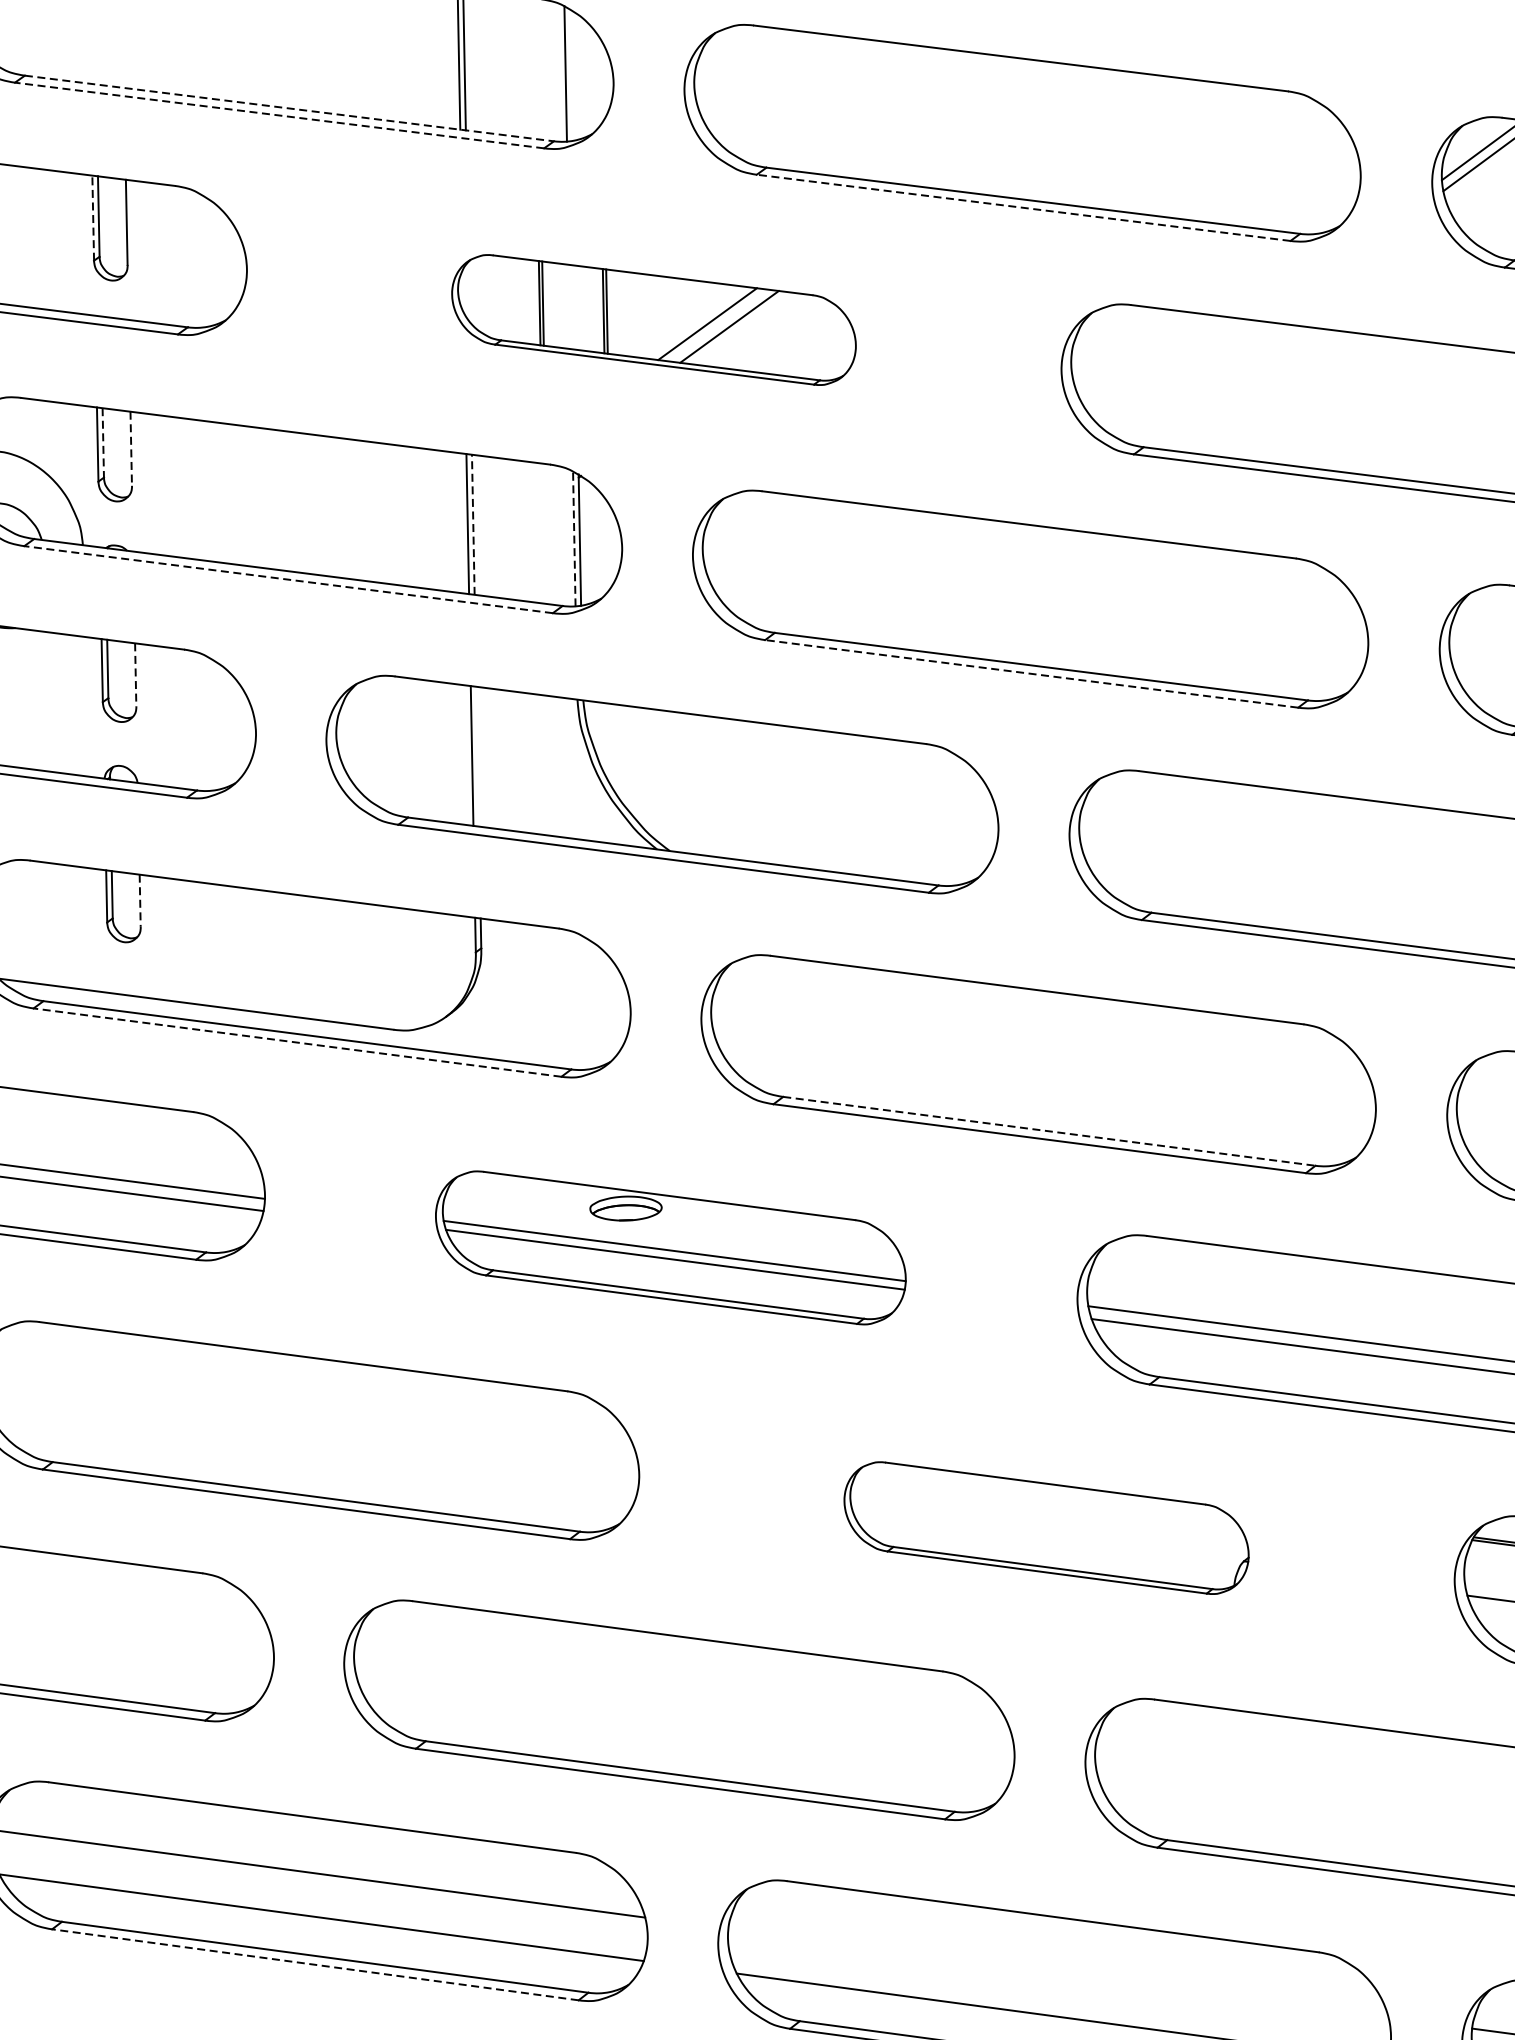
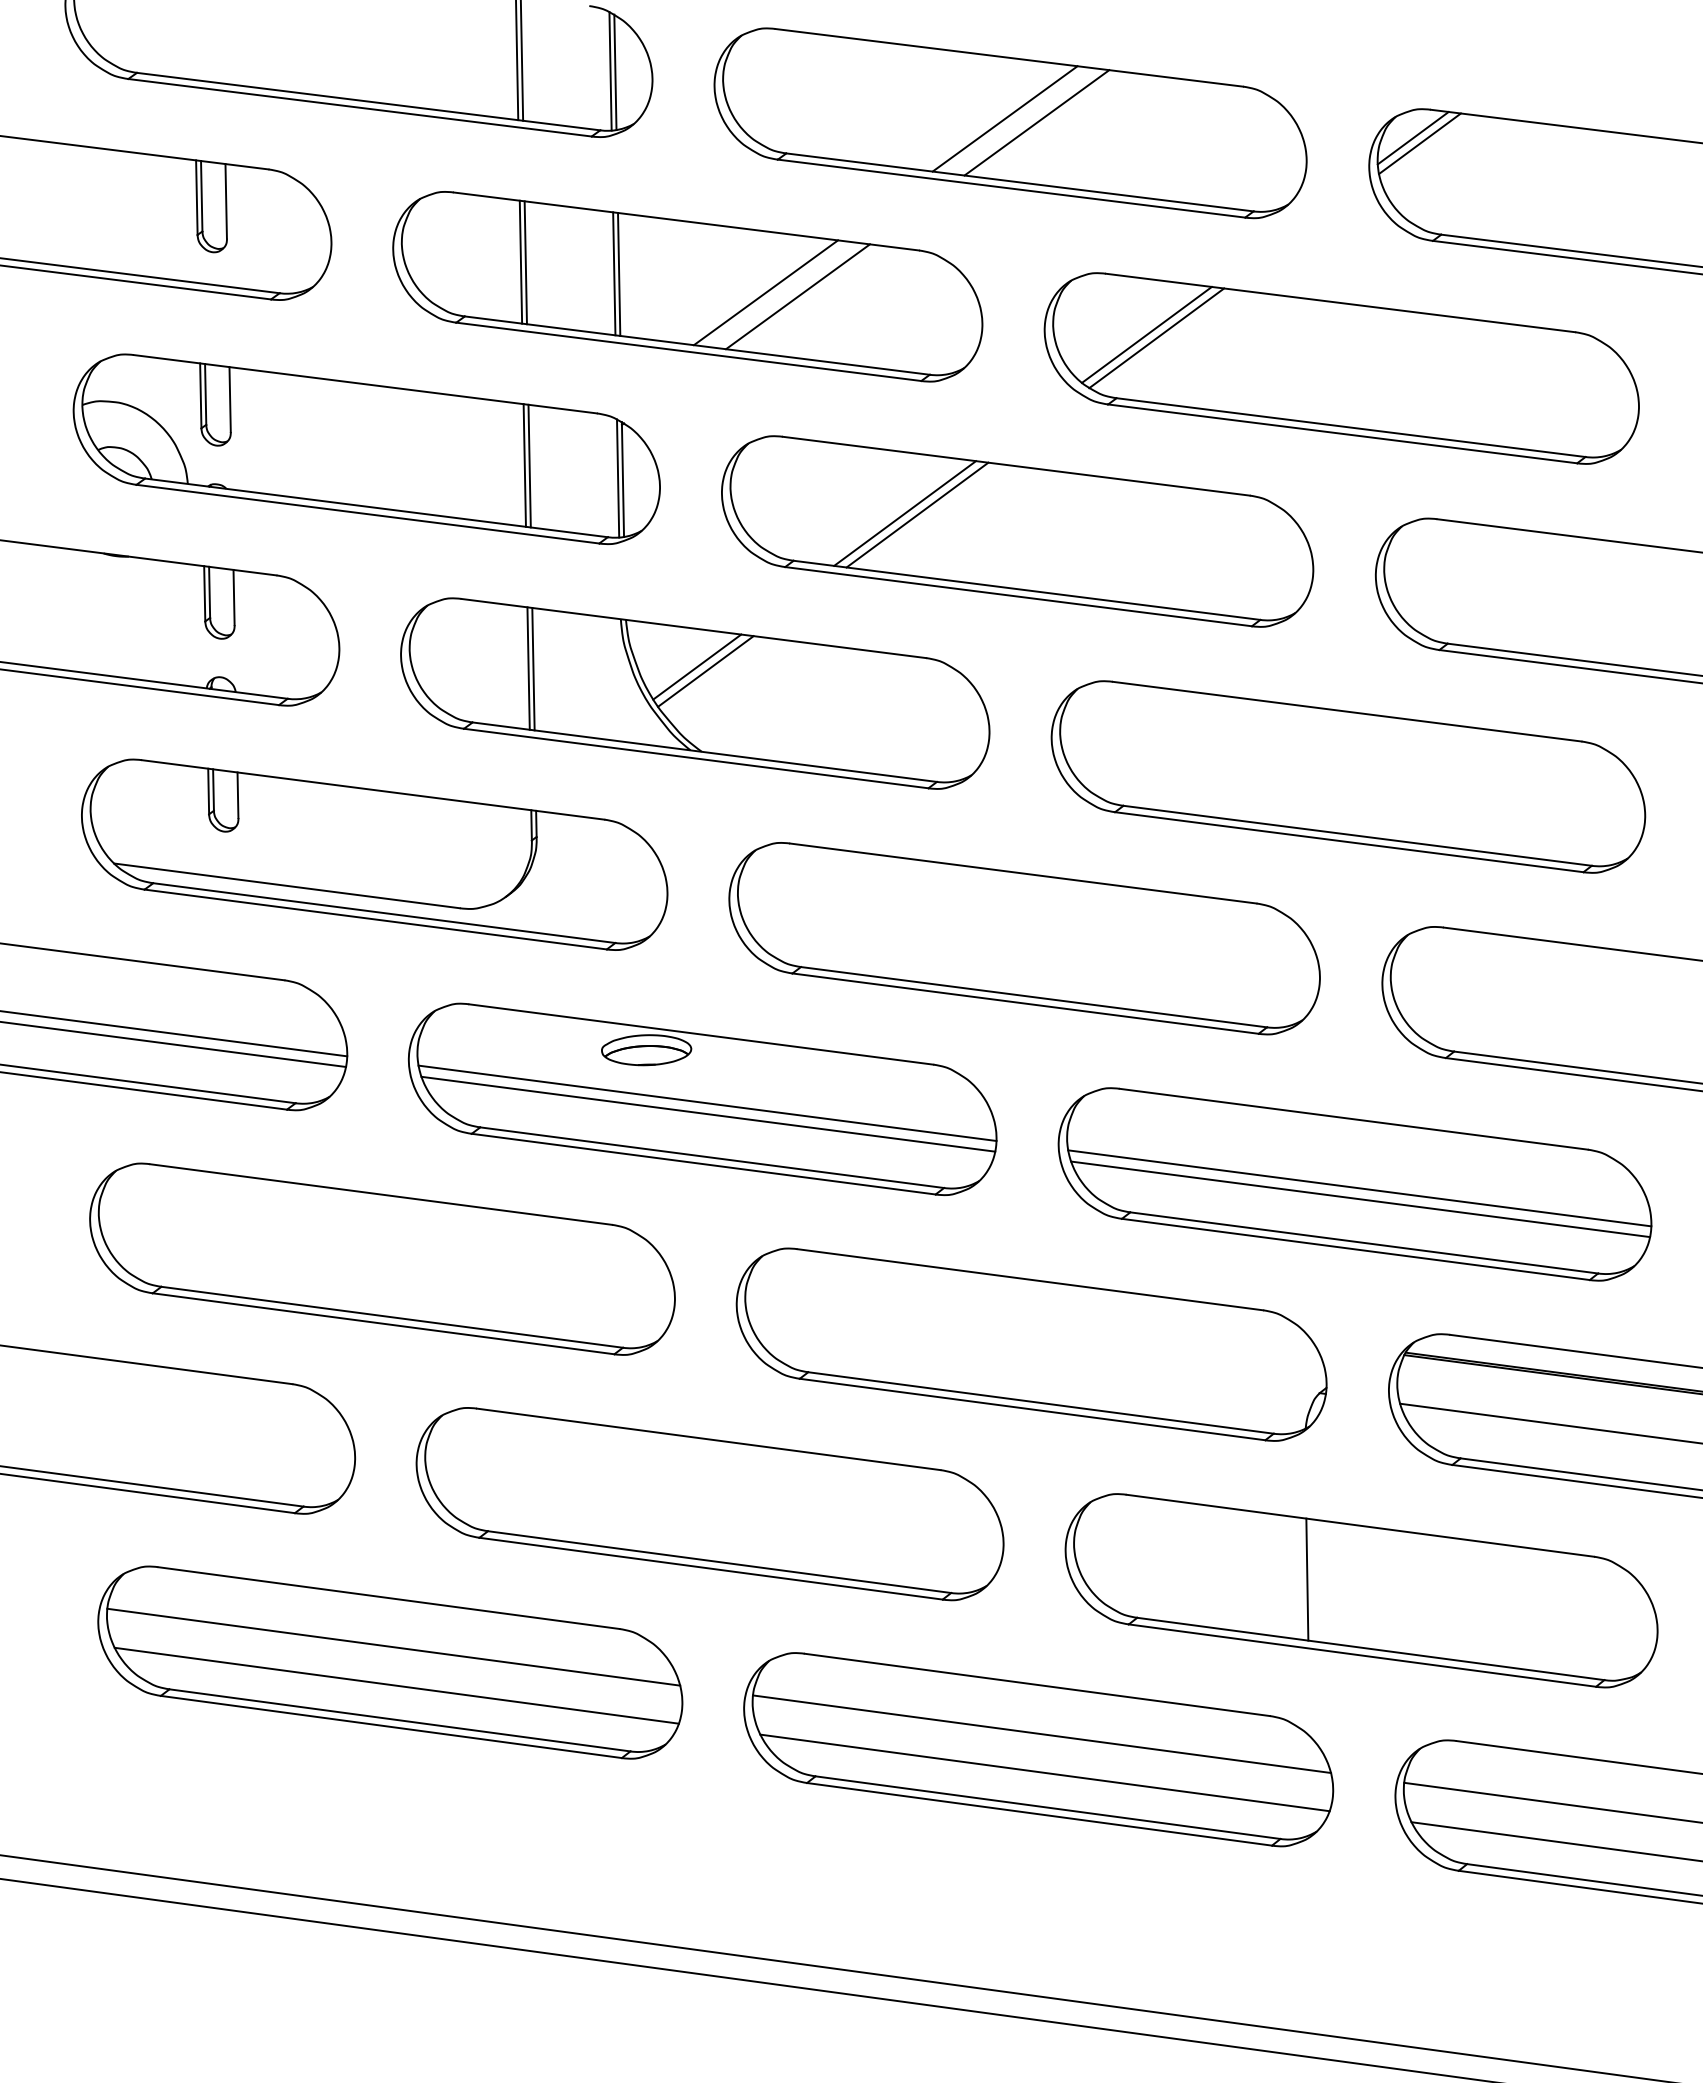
line: (571, 75) -> (615, 72), added
line: (290, 108) -> (369, 101), dashed -> solid
line: (278, 115) -> (359, 107), dashed -> solid
line: (1015, 127) -> (1004, 118), added
line: (1052, 132) -> (1036, 122), added
line: (1023, 207) -> (1011, 188), dashed -> solid
line: (92, 217) -> (196, 197), dashed -> solid
part: (653, 319) -> (687, 286), size x1.67
line: (1177, 374) -> (1146, 334), added
line: (1189, 379) -> (1156, 338), added
line: (103, 442) -> (205, 394), dashed -> solid
line: (131, 449) -> (230, 400), dashed -> solid
line: (473, 524) -> (529, 465), dashed -> solid
line: (574, 538) -> (618, 478), dashed -> solid
line: (902, 578) -> (905, 513), added
line: (288, 580) -> (367, 514), dashed -> solid
line: (916, 580) -> (917, 514), added
line: (1031, 673) -> (1018, 596), dashed -> solid
line: (136, 674) -> (234, 597), dashed -> solid
line: (665, 753) -> (697, 666), added
line: (477, 755) -> (533, 668), added
line: (674, 759) -> (705, 671), added
line: (139, 900) -> (237, 795), dashed -> solid
line: (297, 1042) -> (375, 919), dashed -> solid
line: (1049, 1131) -> (1034, 997), dashed -> solid
part: (670, 1247) -> (702, 1098), size x1.43
part: (1046, 1527) -> (1031, 1344), size x1.67
line: (1361, 1796) -> (1307, 1579), added
line: (315, 1964) -> (391, 1726), dashed -> solid
line: (1059, 1973) -> (1042, 1734), added

